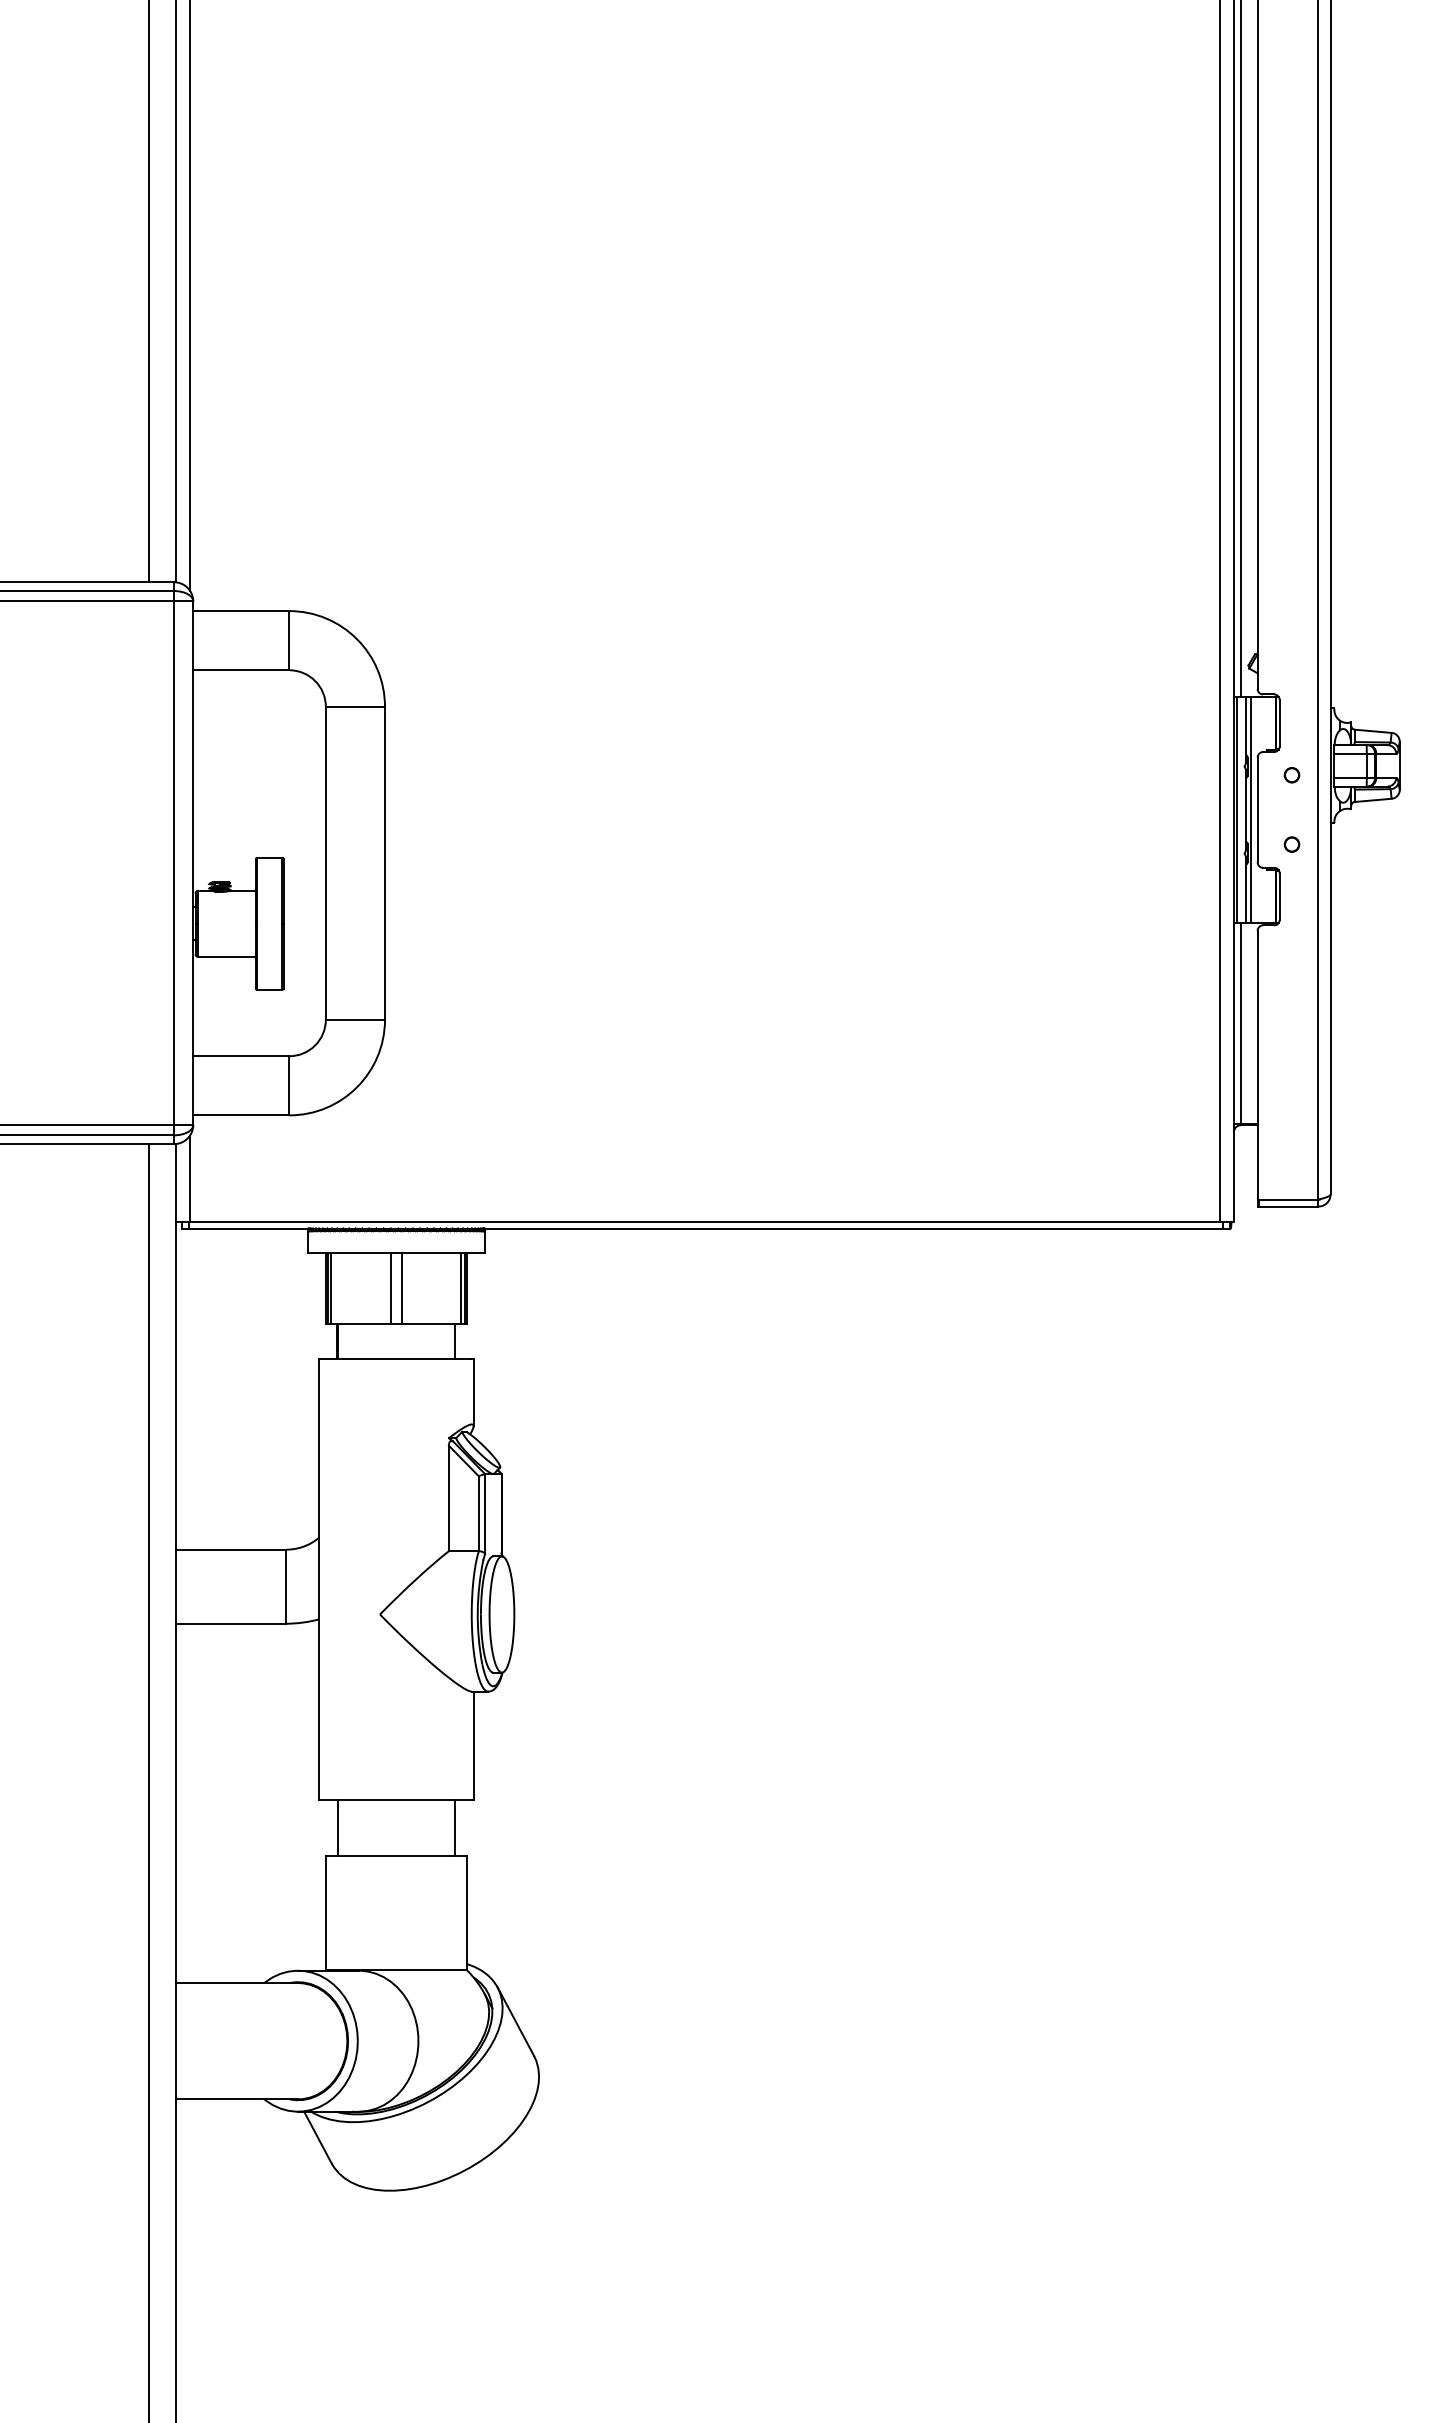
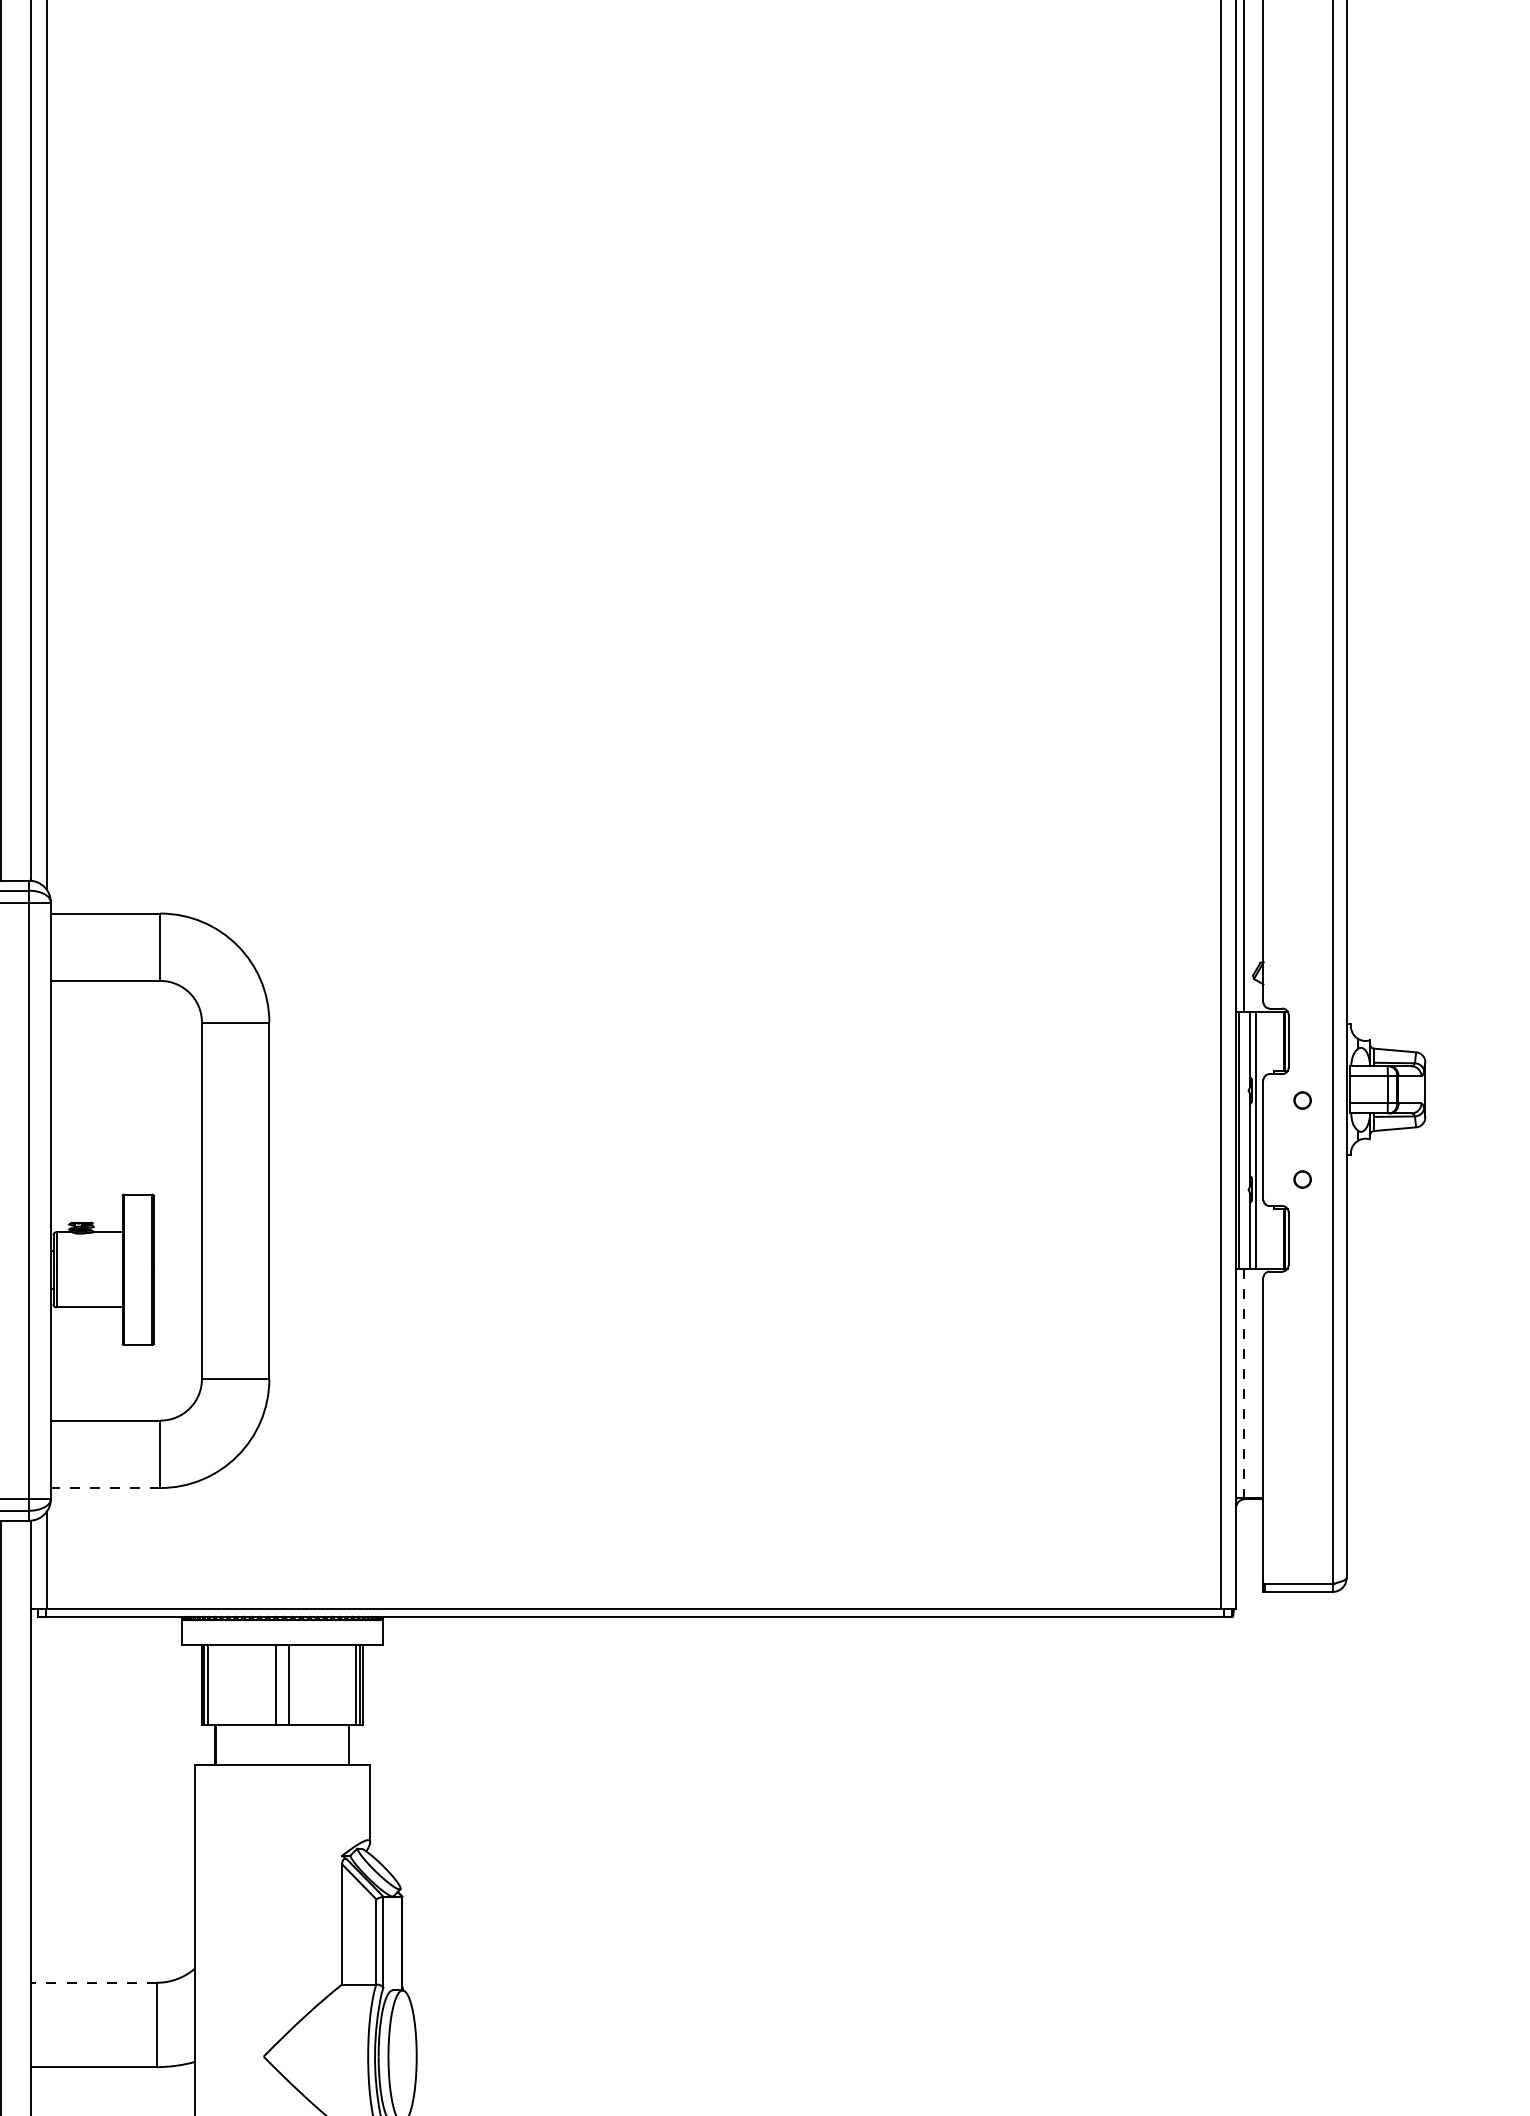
line: (1240, 1023) -> (1243, 1383), solid -> dashed
line: (240, 1115) -> (104, 1488), solid -> dashed
line: (230, 1549) -> (93, 1982), solid -> dashed

